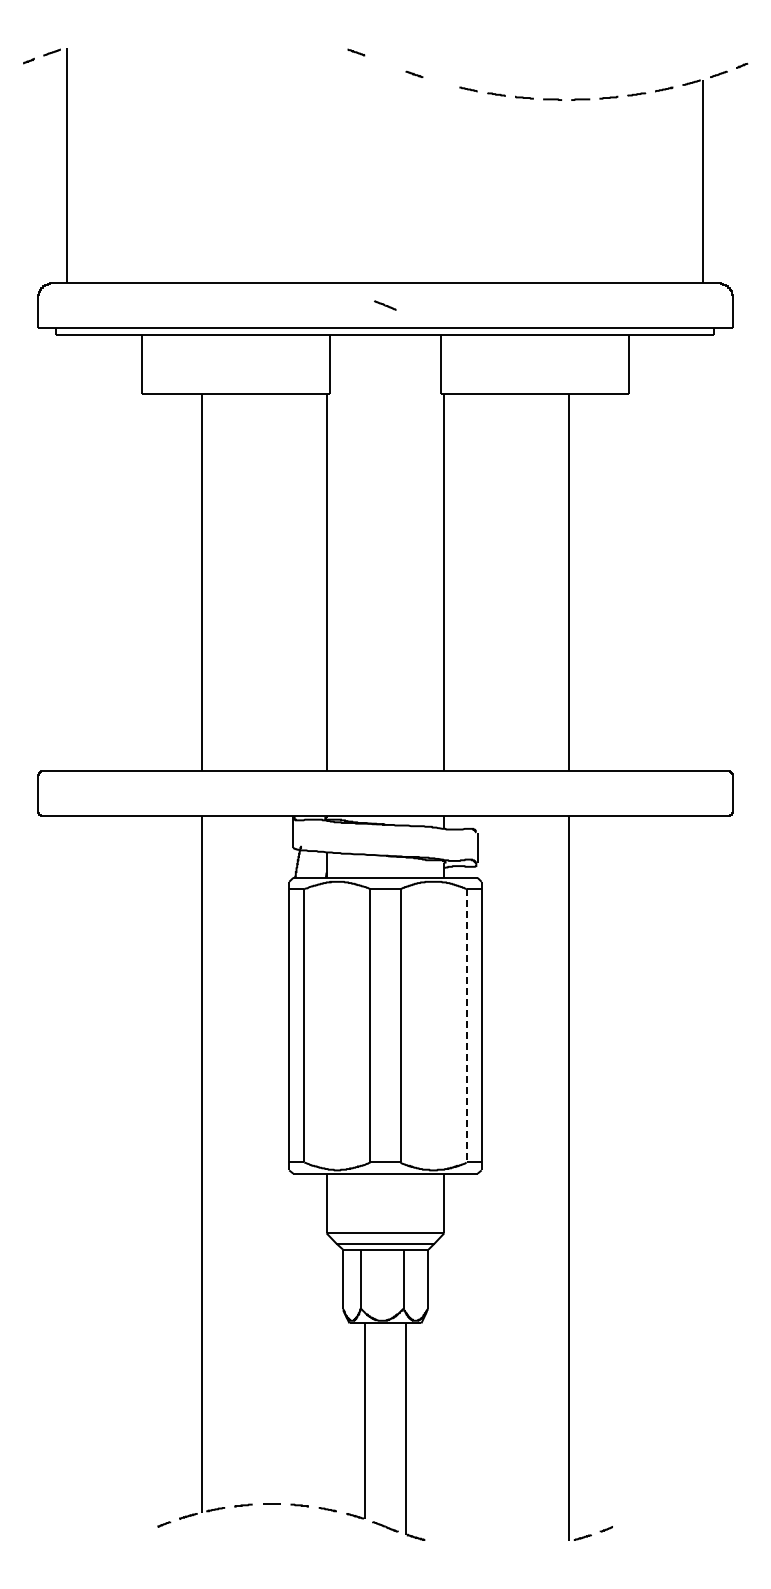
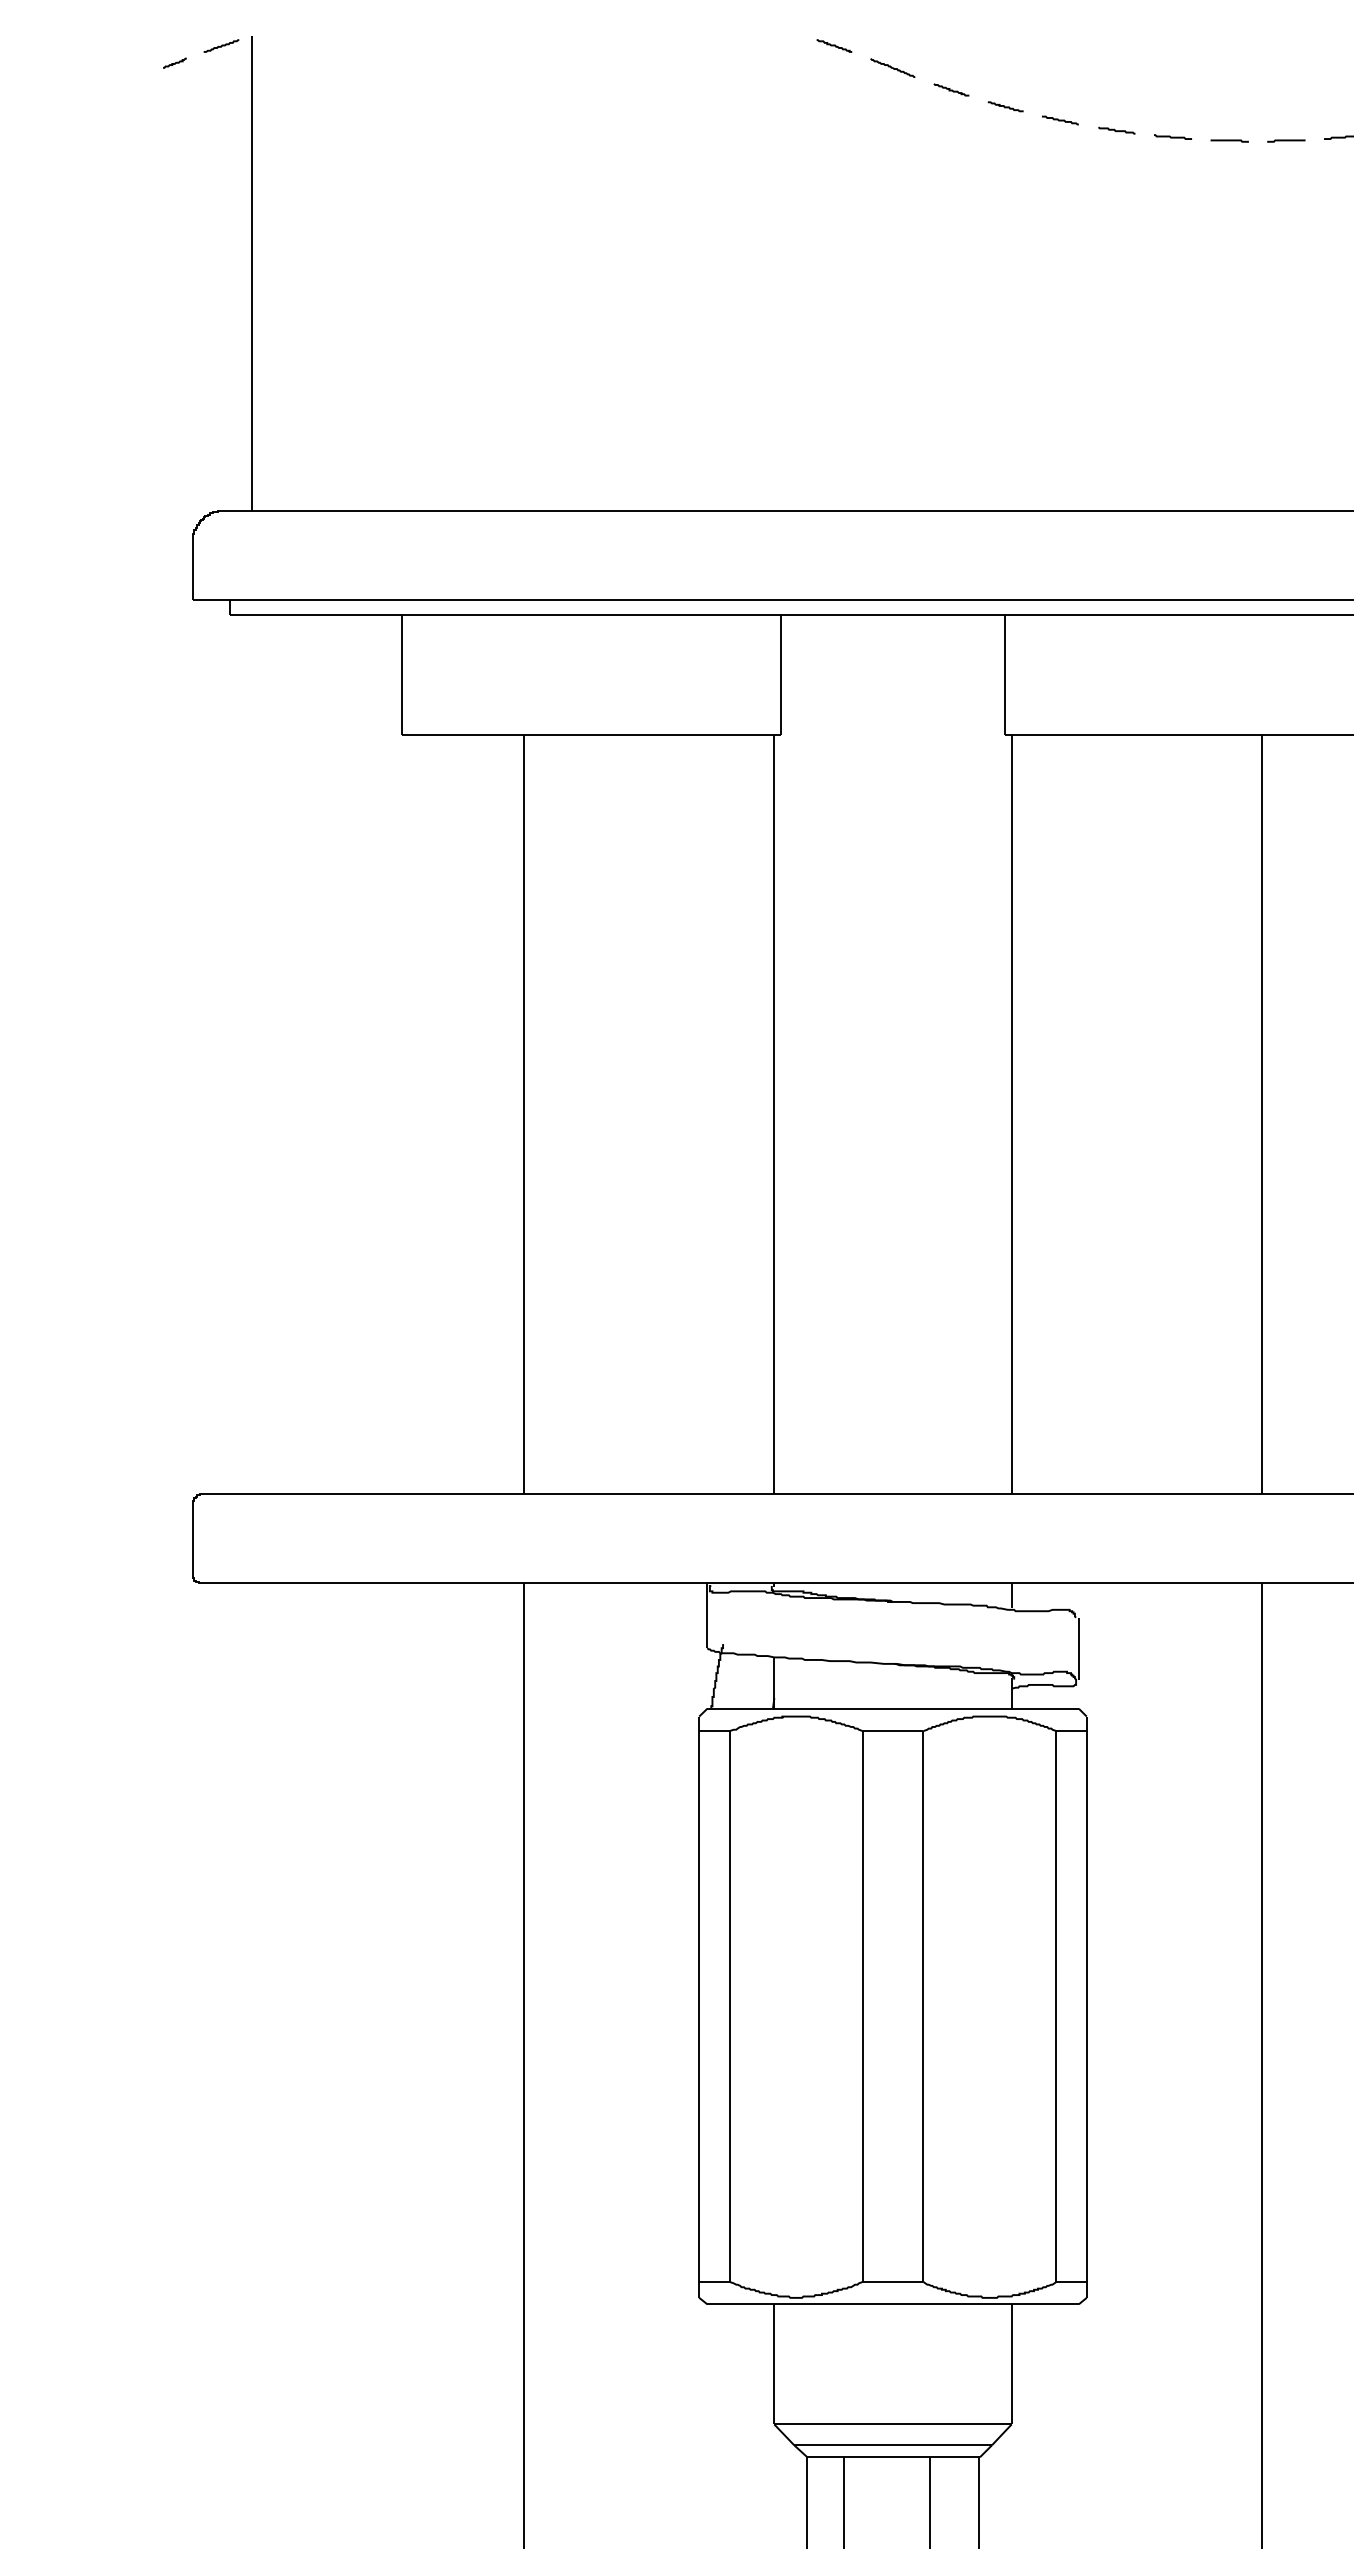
line: (441, 82) -> (1005, 106), added
line: (385, 305) -> (893, 68), moved
line: (466, 1025) -> (1056, 2005), dashed -> solid

